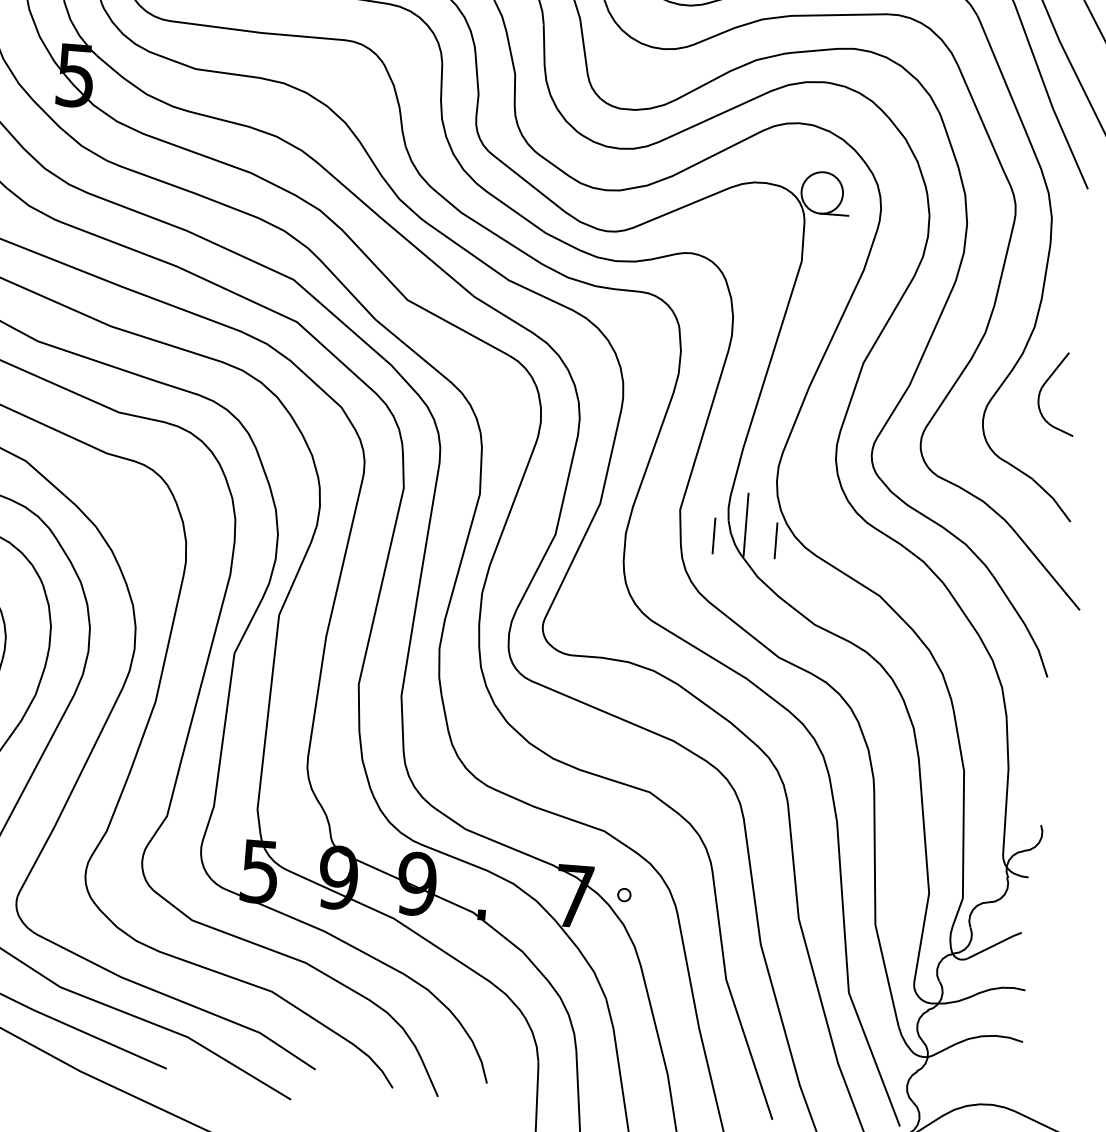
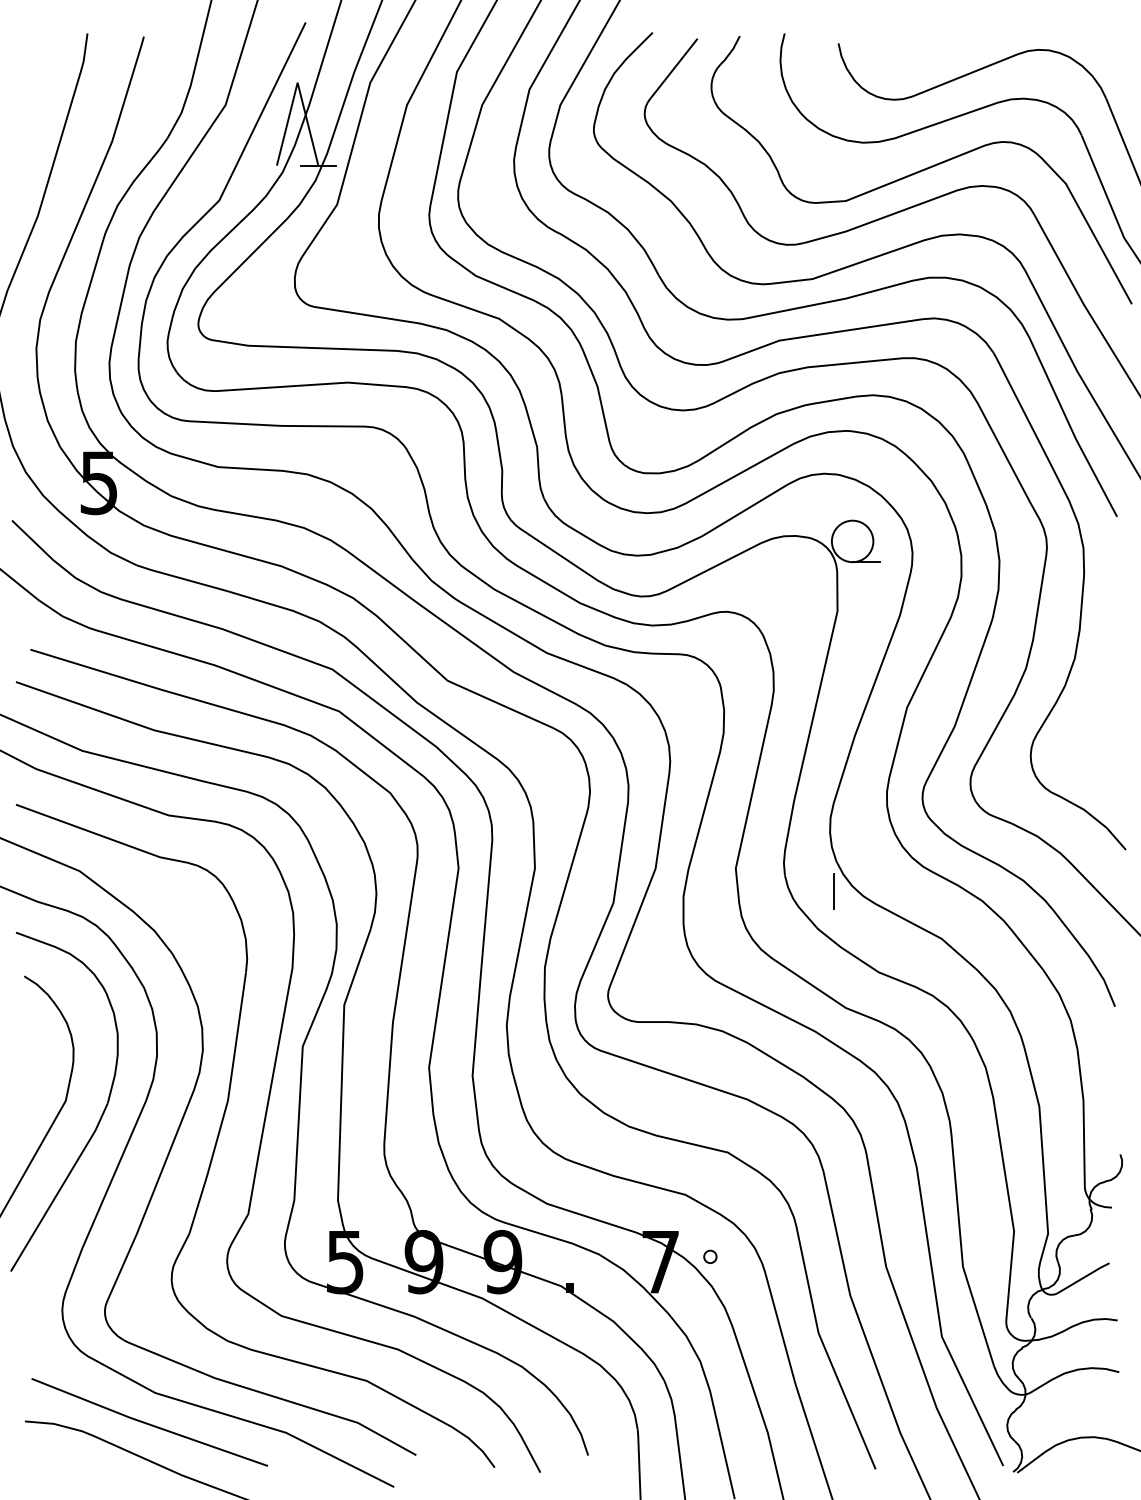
curve: (1045, 384) -> (1090, 714), removed
line: (745, 525) -> (802, 878), removed
line: (713, 535) -> (771, 891), removed

